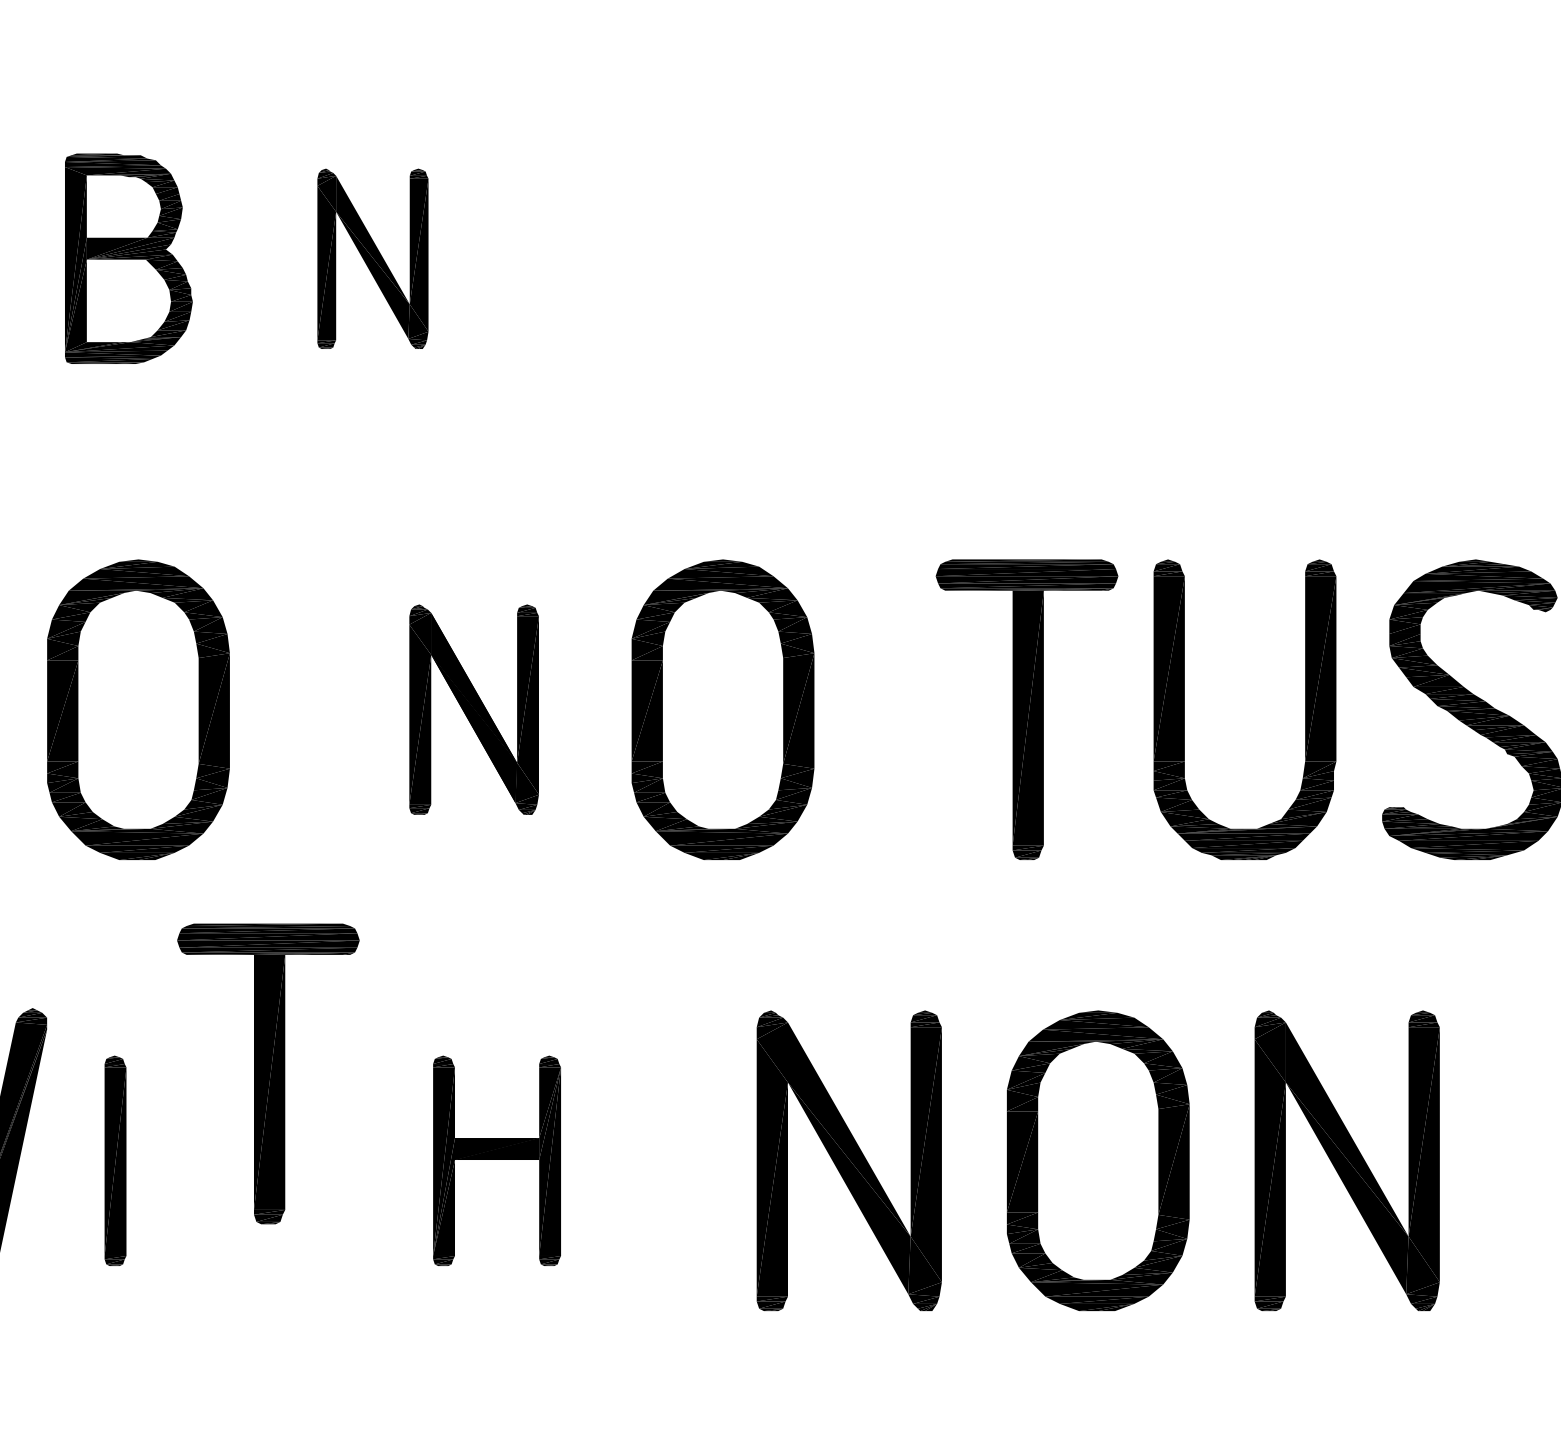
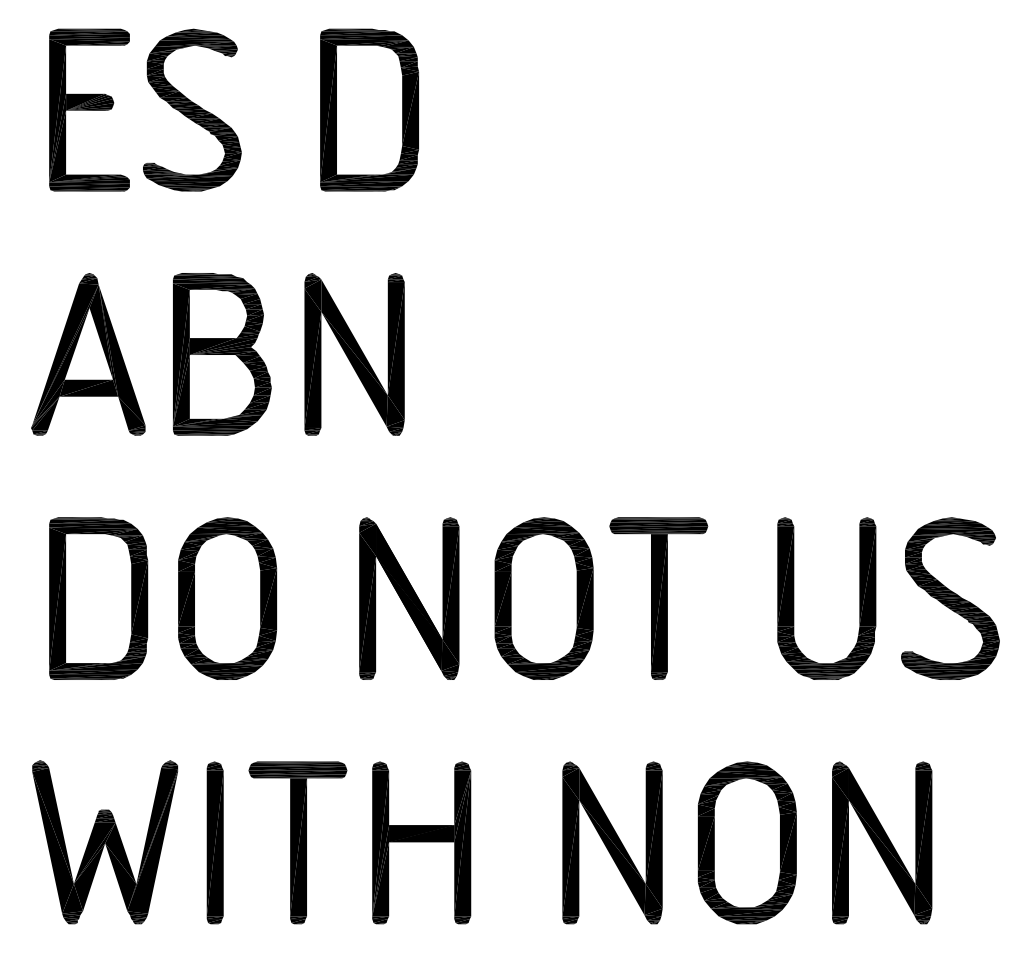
part: (129, 258) -> (222, 354), size x1.43
part: (372, 258) -> (354, 354), size x1.67
part: (474, 709) -> (409, 598), size x1.43
part: (1026, 709) -> (658, 598), moved
part: (267, 1073) -> (297, 842), moved
part: (114, 1160) -> (214, 842), size x1.43
part: (496, 1160) -> (421, 842), size x1.43

